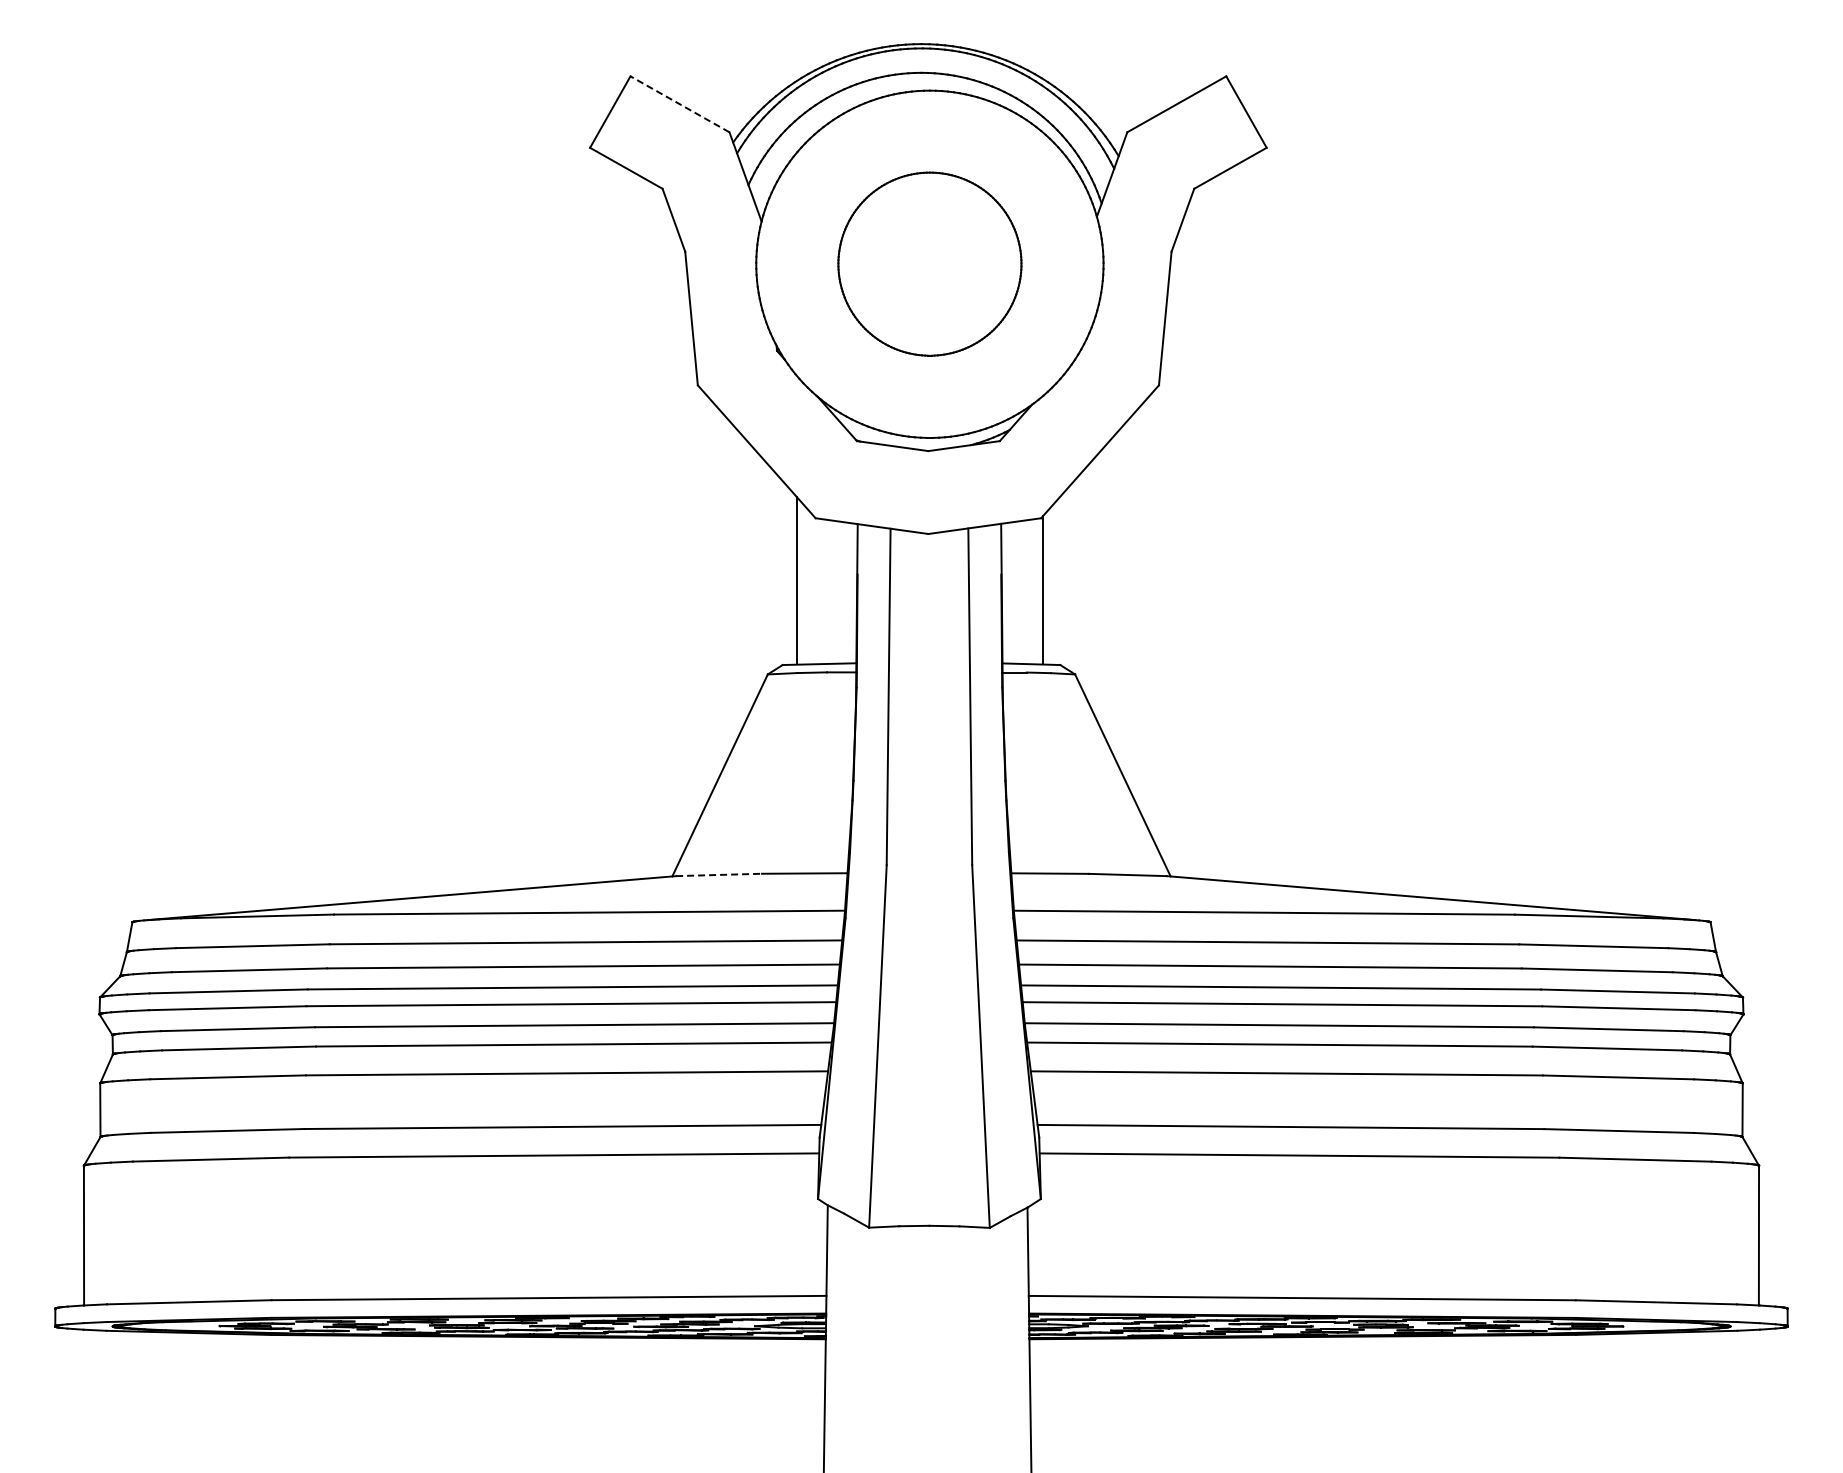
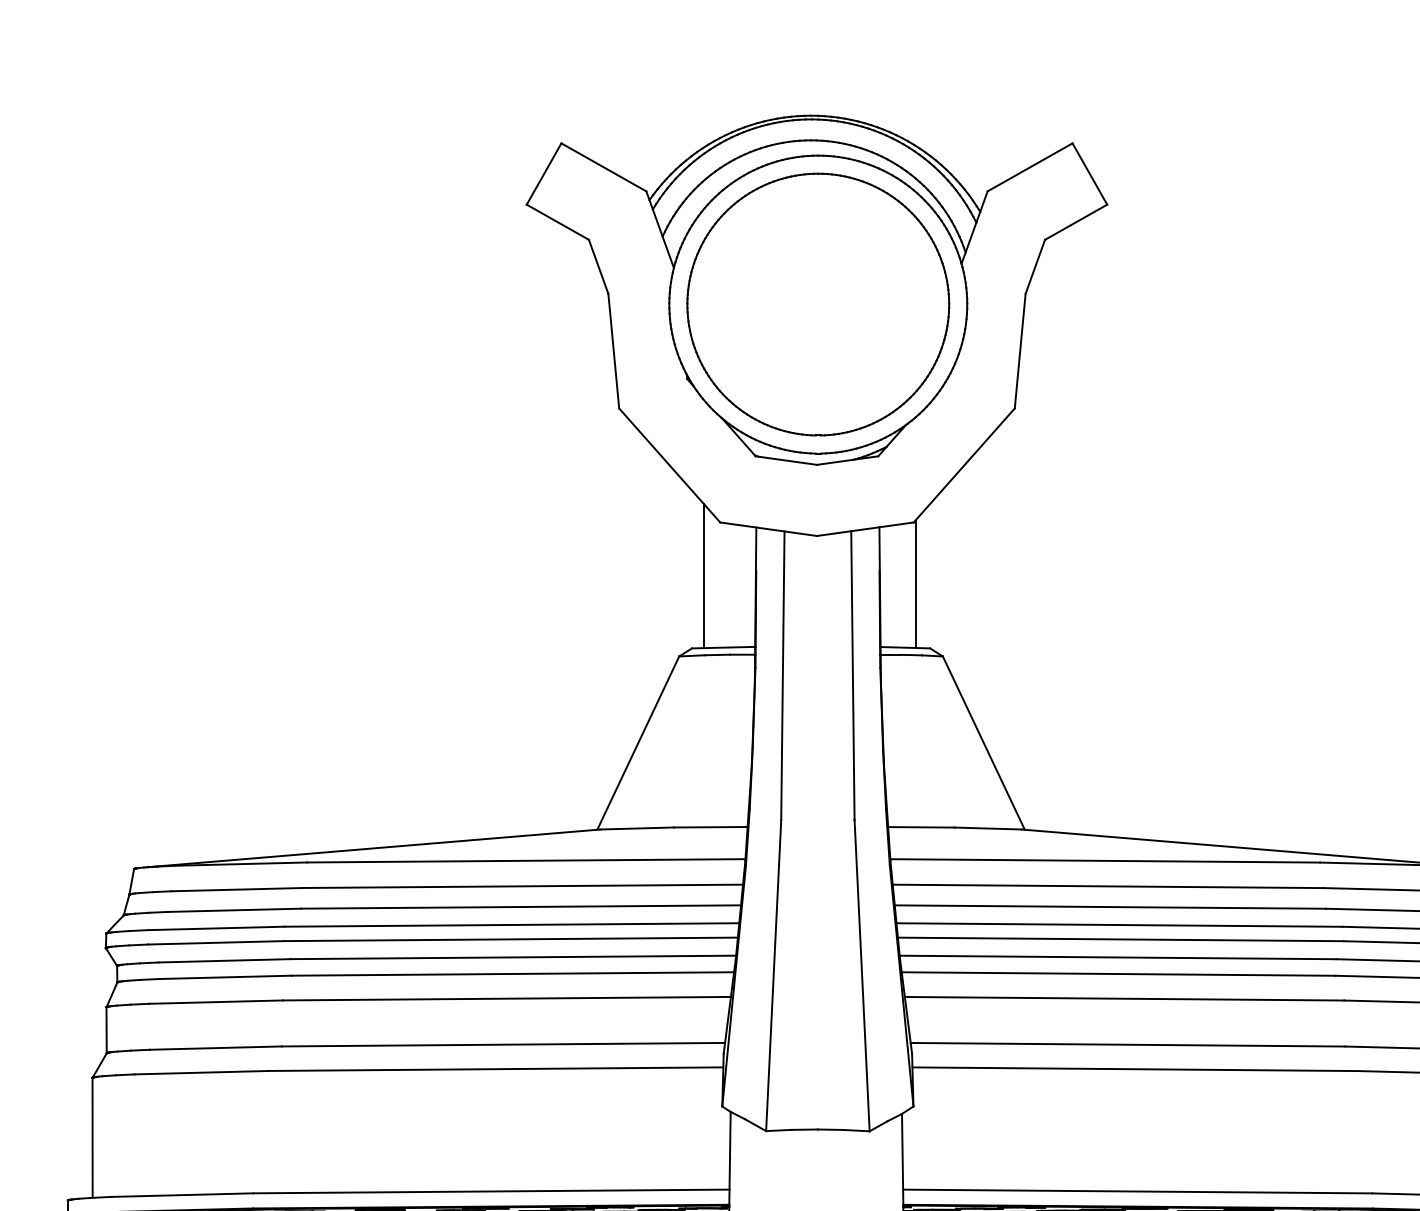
line: (680, 104) -> (604, 167), dashed -> solid
part: (929, 263) -> (817, 303), size x1.67
line: (719, 874) -> (637, 828), dashed -> solid

